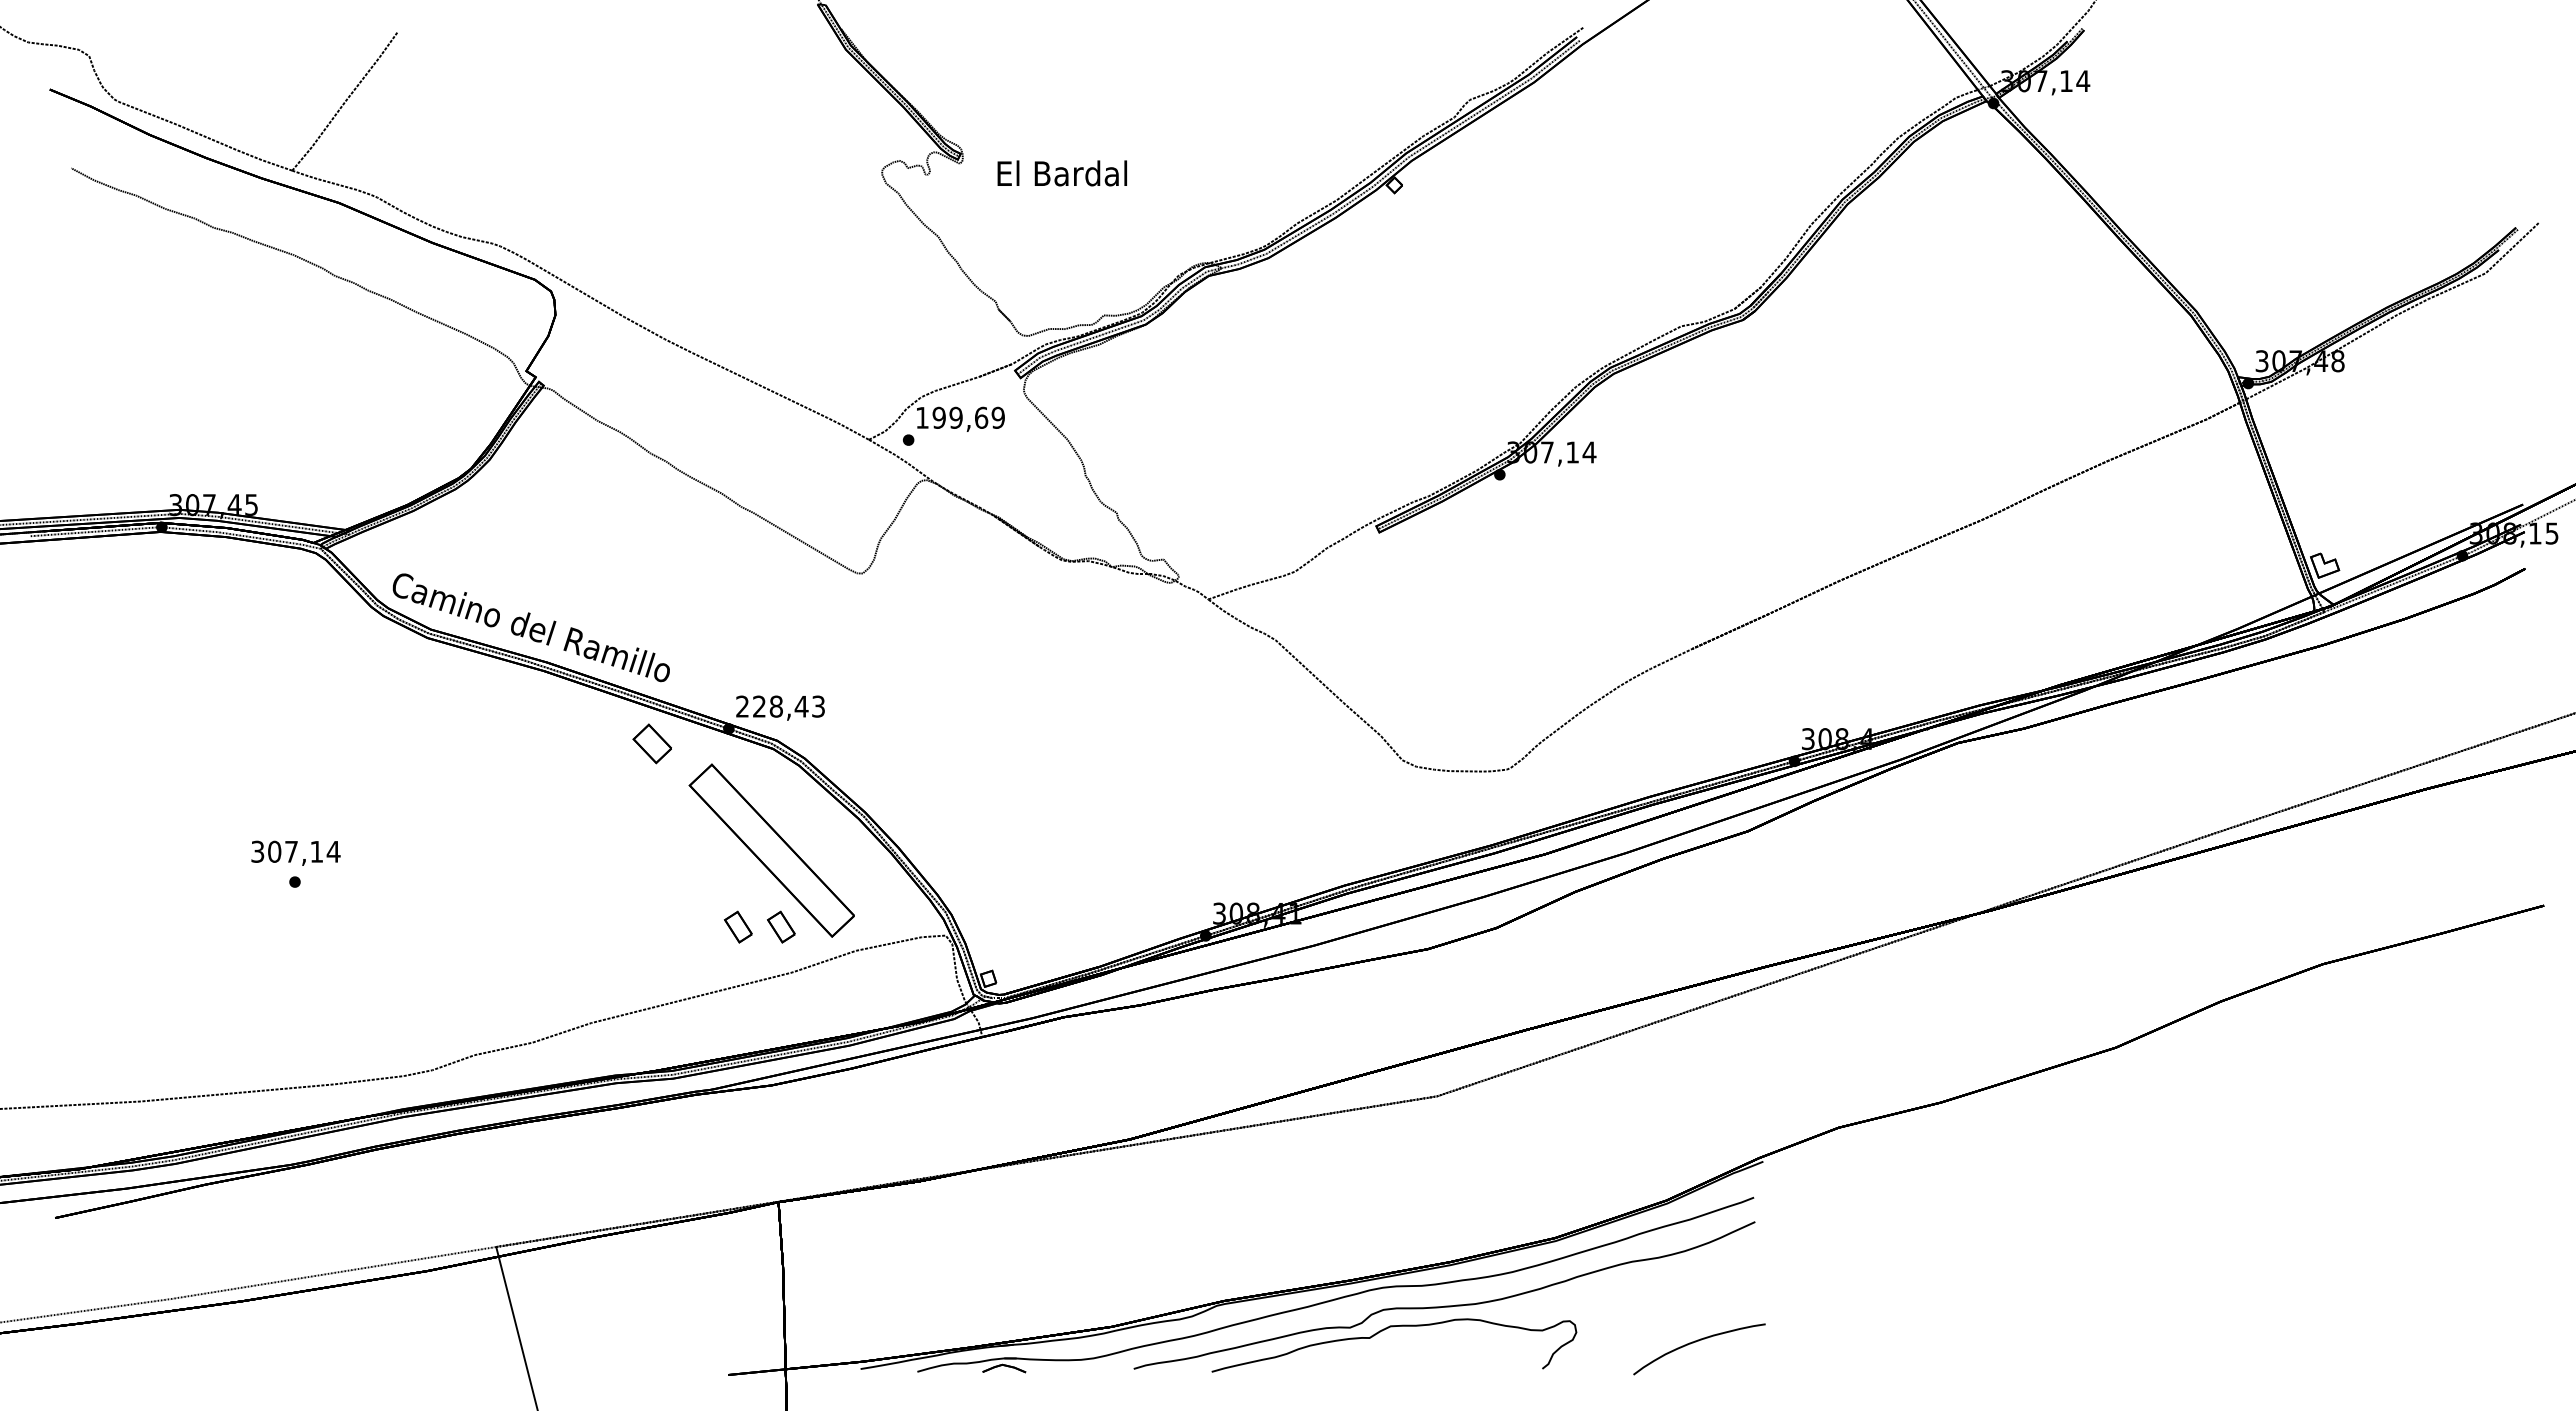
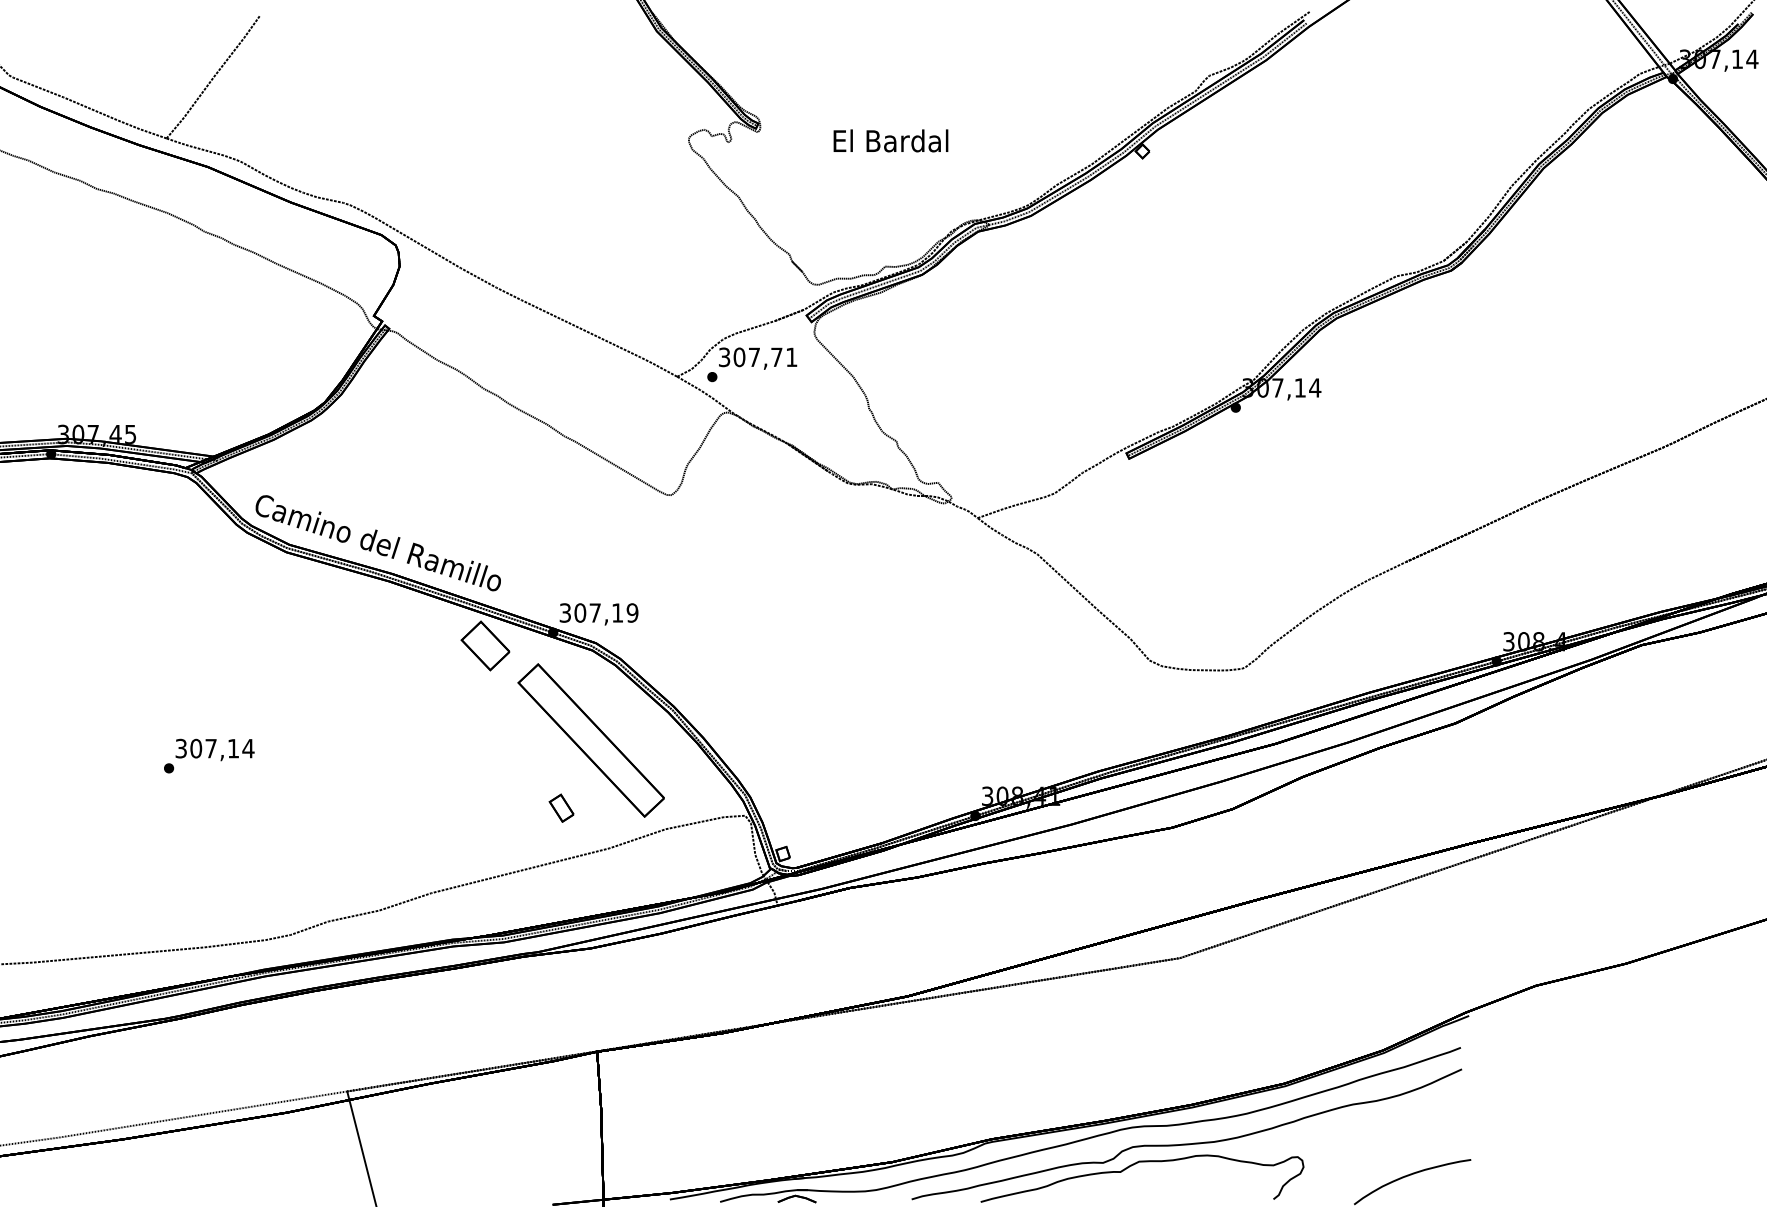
text: (1061, 173) -> (890, 140), moved
text: (960, 417) -> (758, 357), 199,69 -> 307,71
text: (780, 706) -> (598, 612), 228,43 -> 307,19
part: (652, 743) -> (485, 645), size x1.43
text: (295, 852) -> (214, 749), moved
part: (781, 926) -> (599, 807), removed

